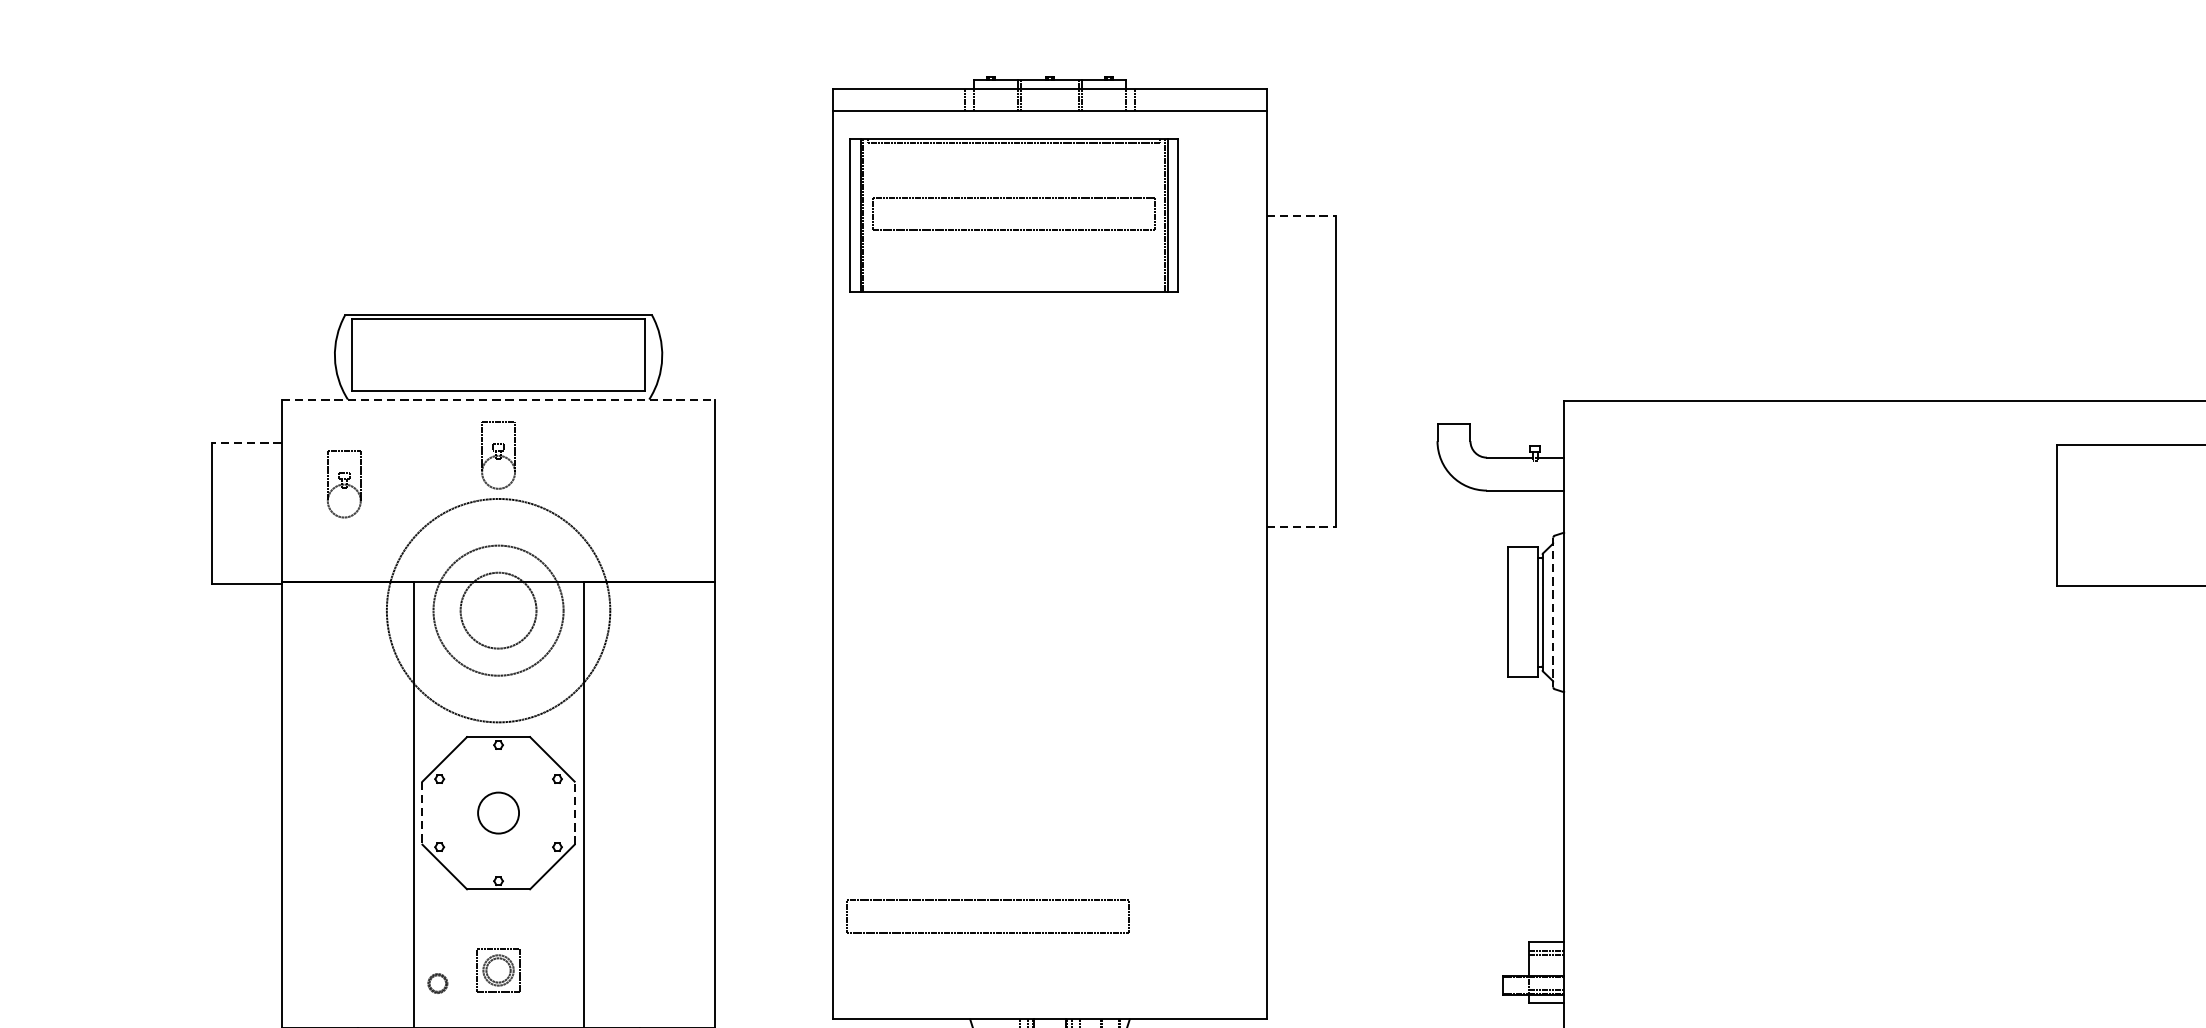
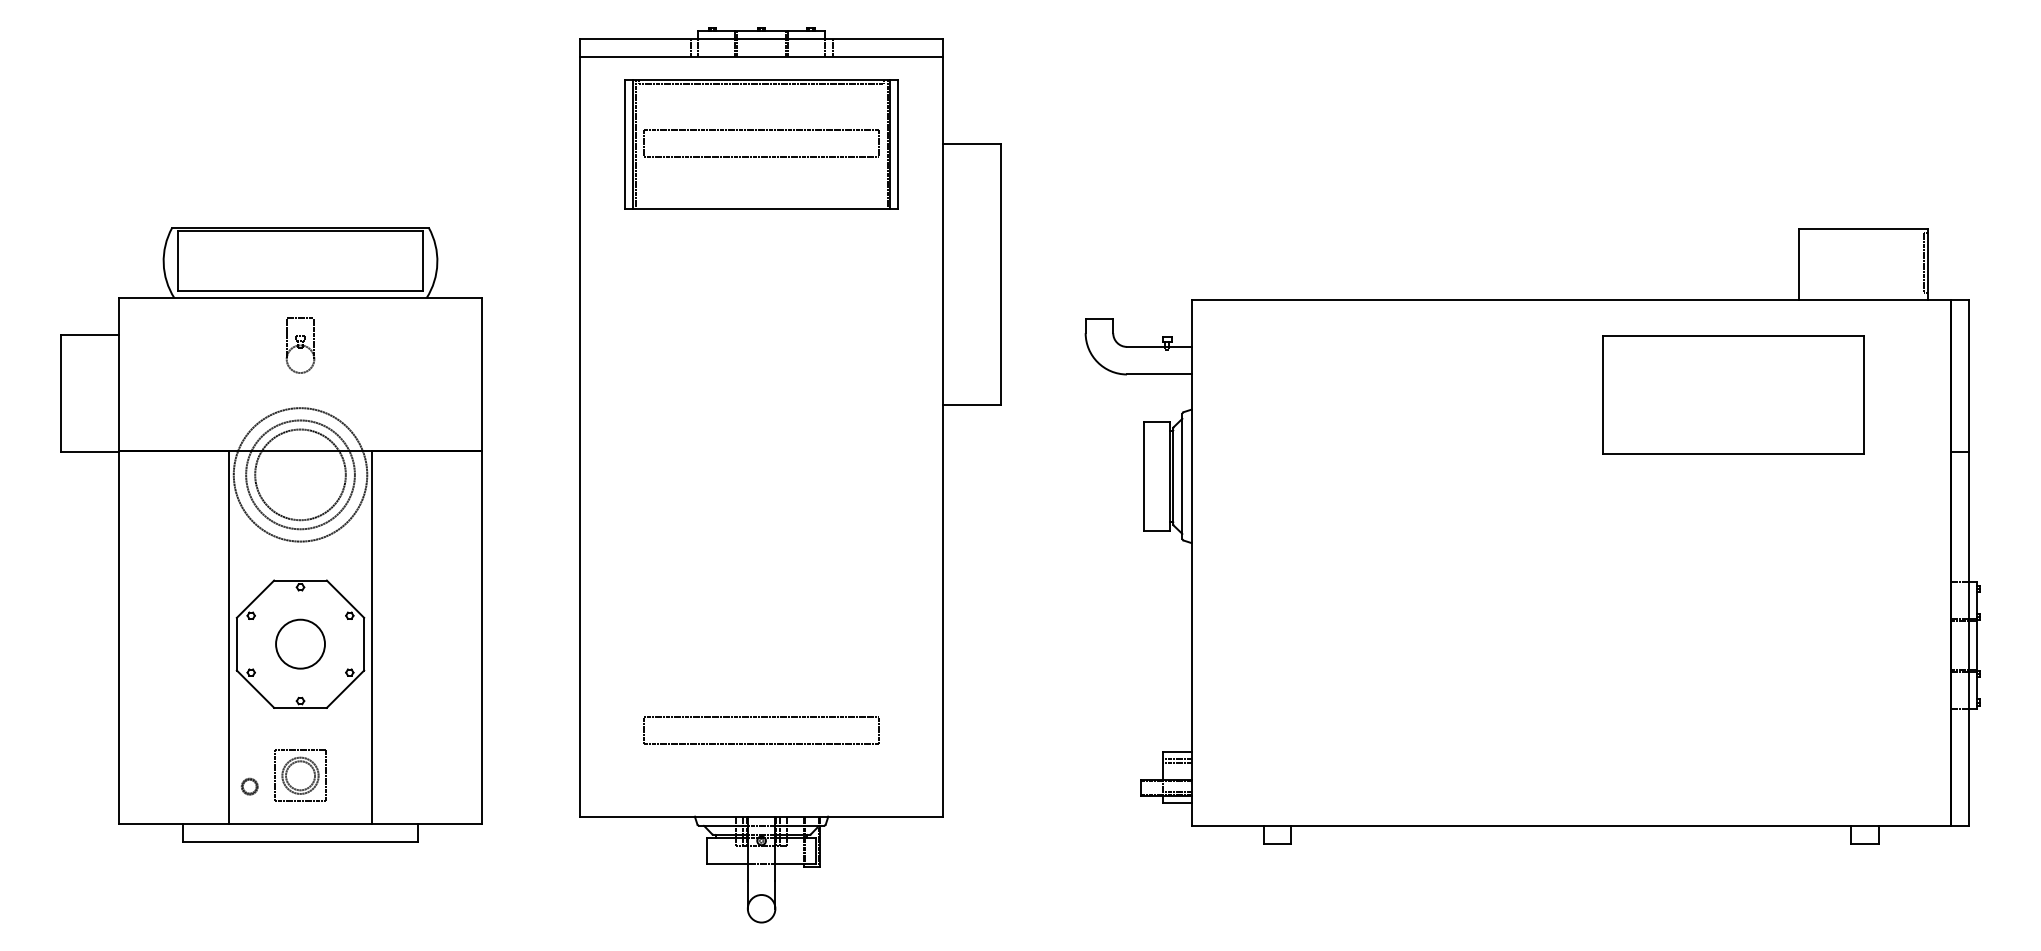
part: (1013, 215) -> (761, 144), moved
line: (1302, 215) -> (972, 144), dashed -> solid
line: (499, 399) -> (301, 298), dashed -> solid
line: (246, 442) -> (89, 334), dashed -> solid
part: (344, 484) -> (171, 369), removed
line: (1302, 526) -> (972, 404), dashed -> solid
circle: (498, 610) -> (300, 474), size x0.71
circle: (498, 610) -> (300, 474), size x1.43
line: (1553, 612) -> (1182, 476), dashed -> solid
circle: (498, 812) -> (300, 643), size x1.43
line: (575, 812) -> (364, 643), dashed -> solid
line: (422, 813) -> (236, 644), dashed -> solid
part: (987, 900) -> (761, 717), moved
part: (498, 970) -> (300, 775), size x1.43

